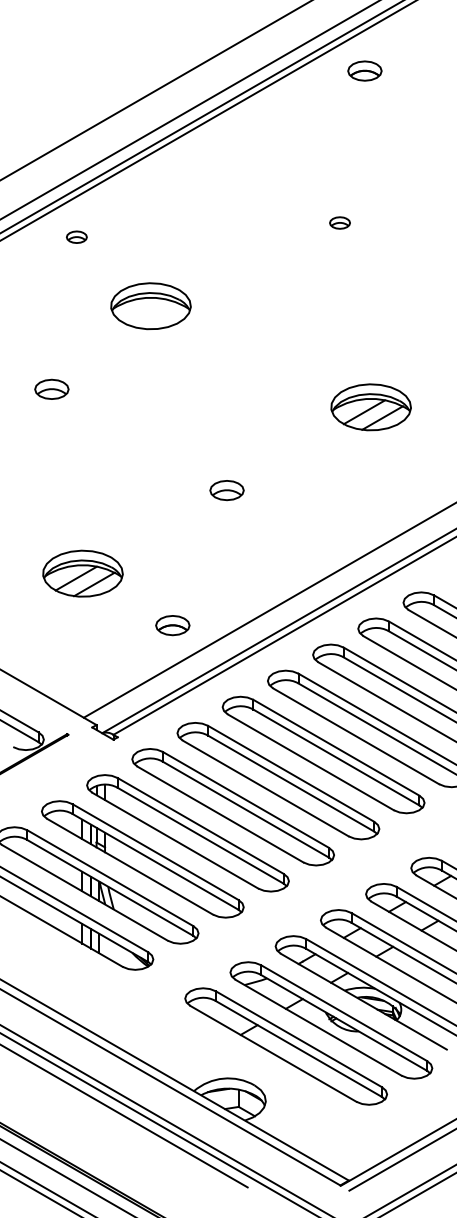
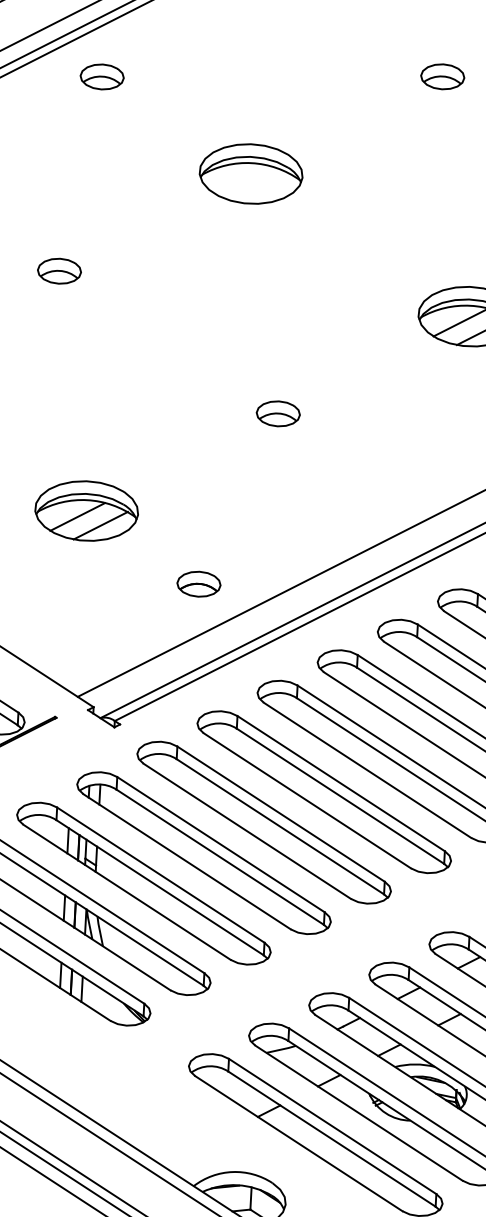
part: (339, 222) -> (442, 76), size x1.67
part: (76, 236) -> (101, 75), size x1.67
part: (150, 306) -> (250, 174), moved

